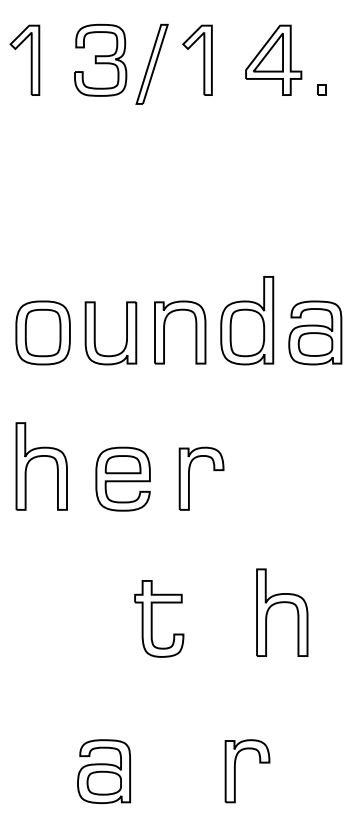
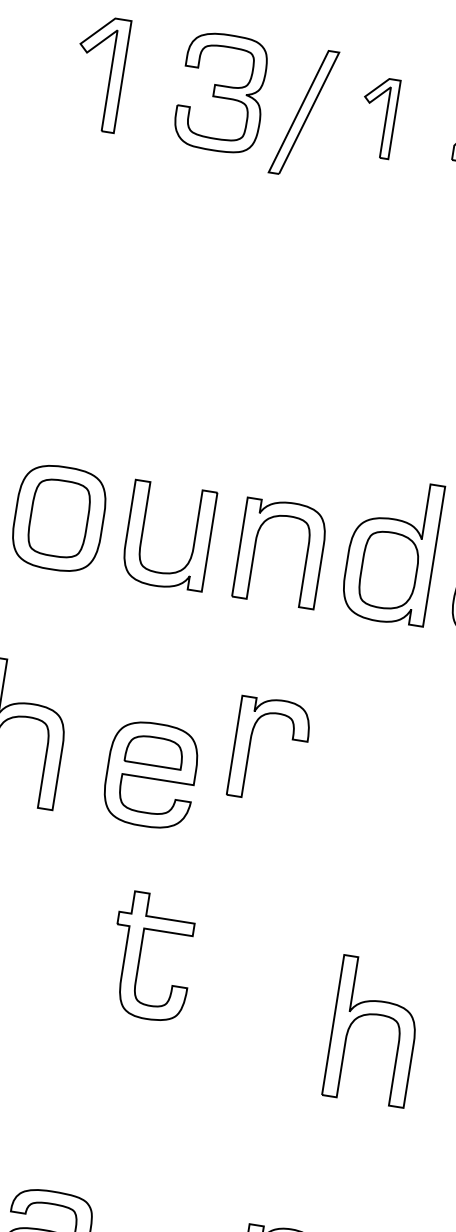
part: (197, 59) -> (378, 116), size x0.7
part: (189, 478) -> (250, 746), moved
part: (152, 618) -> (141, 954), moved

